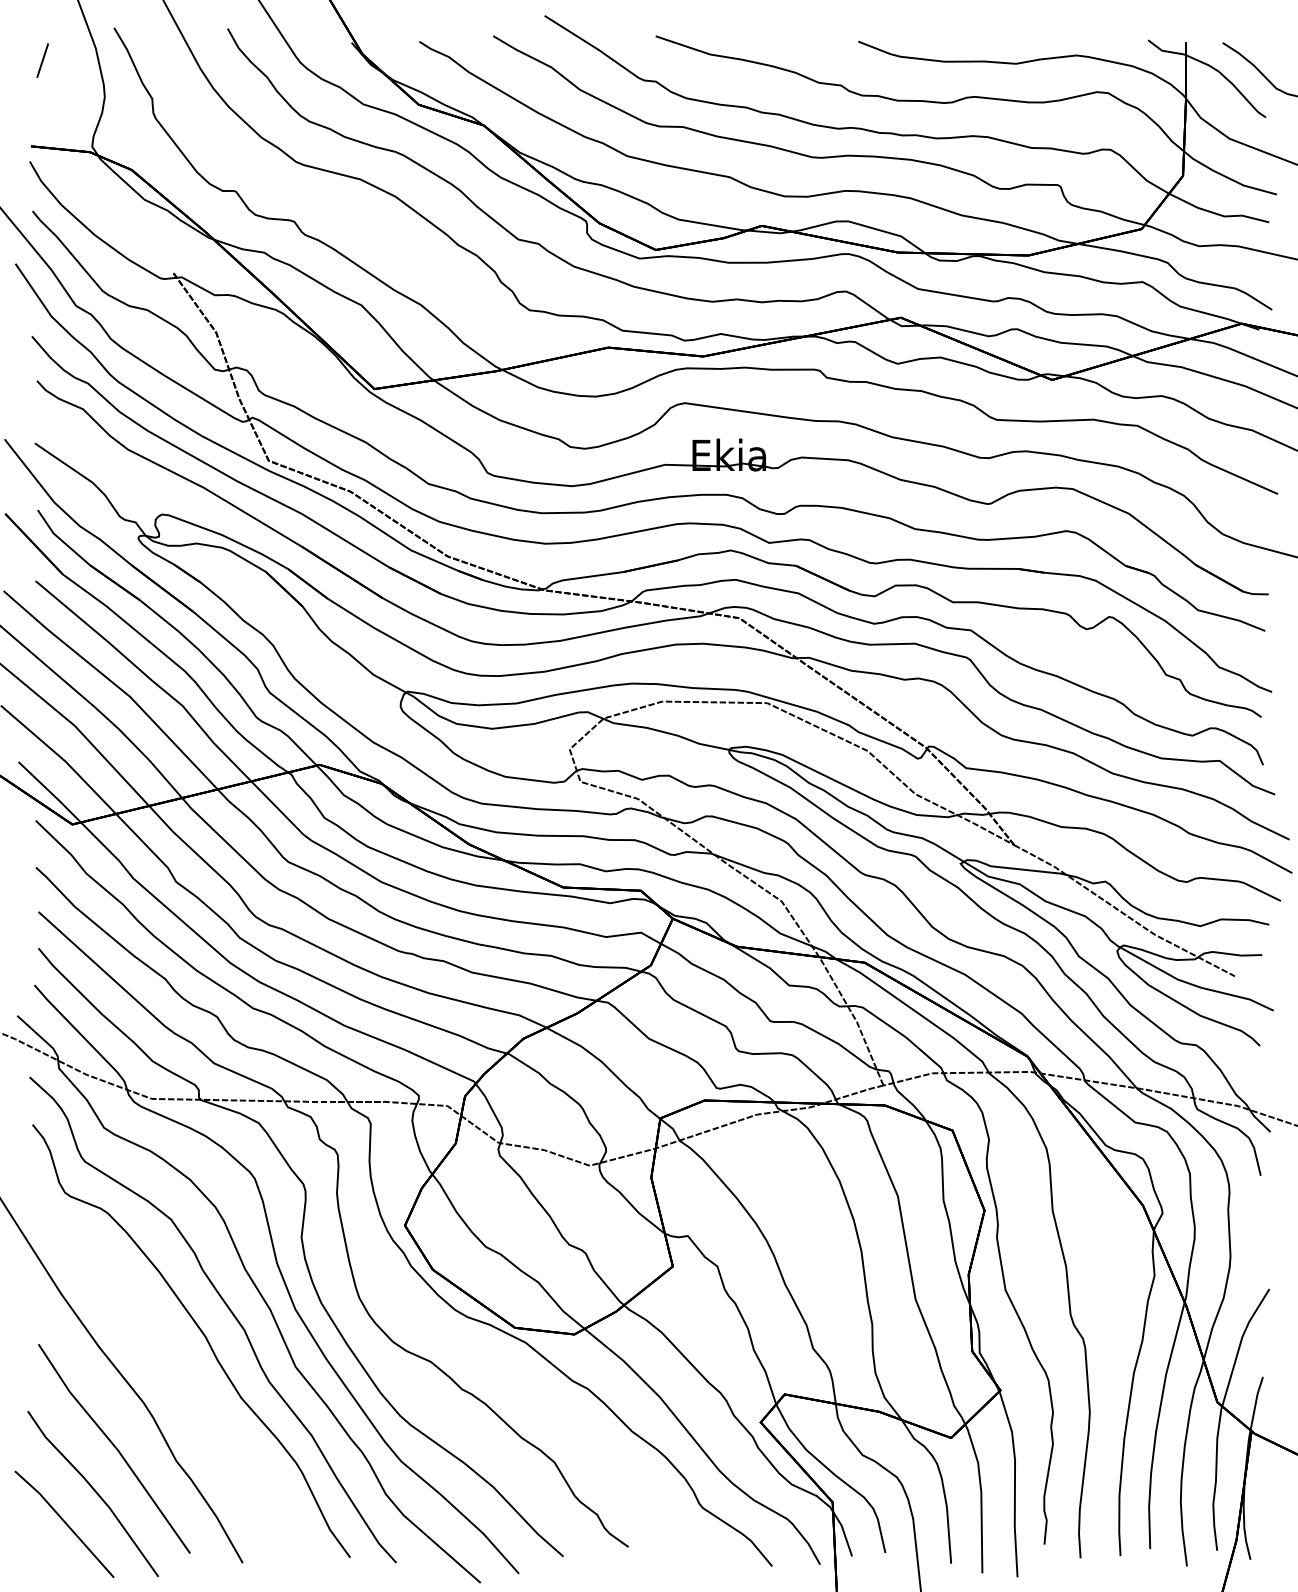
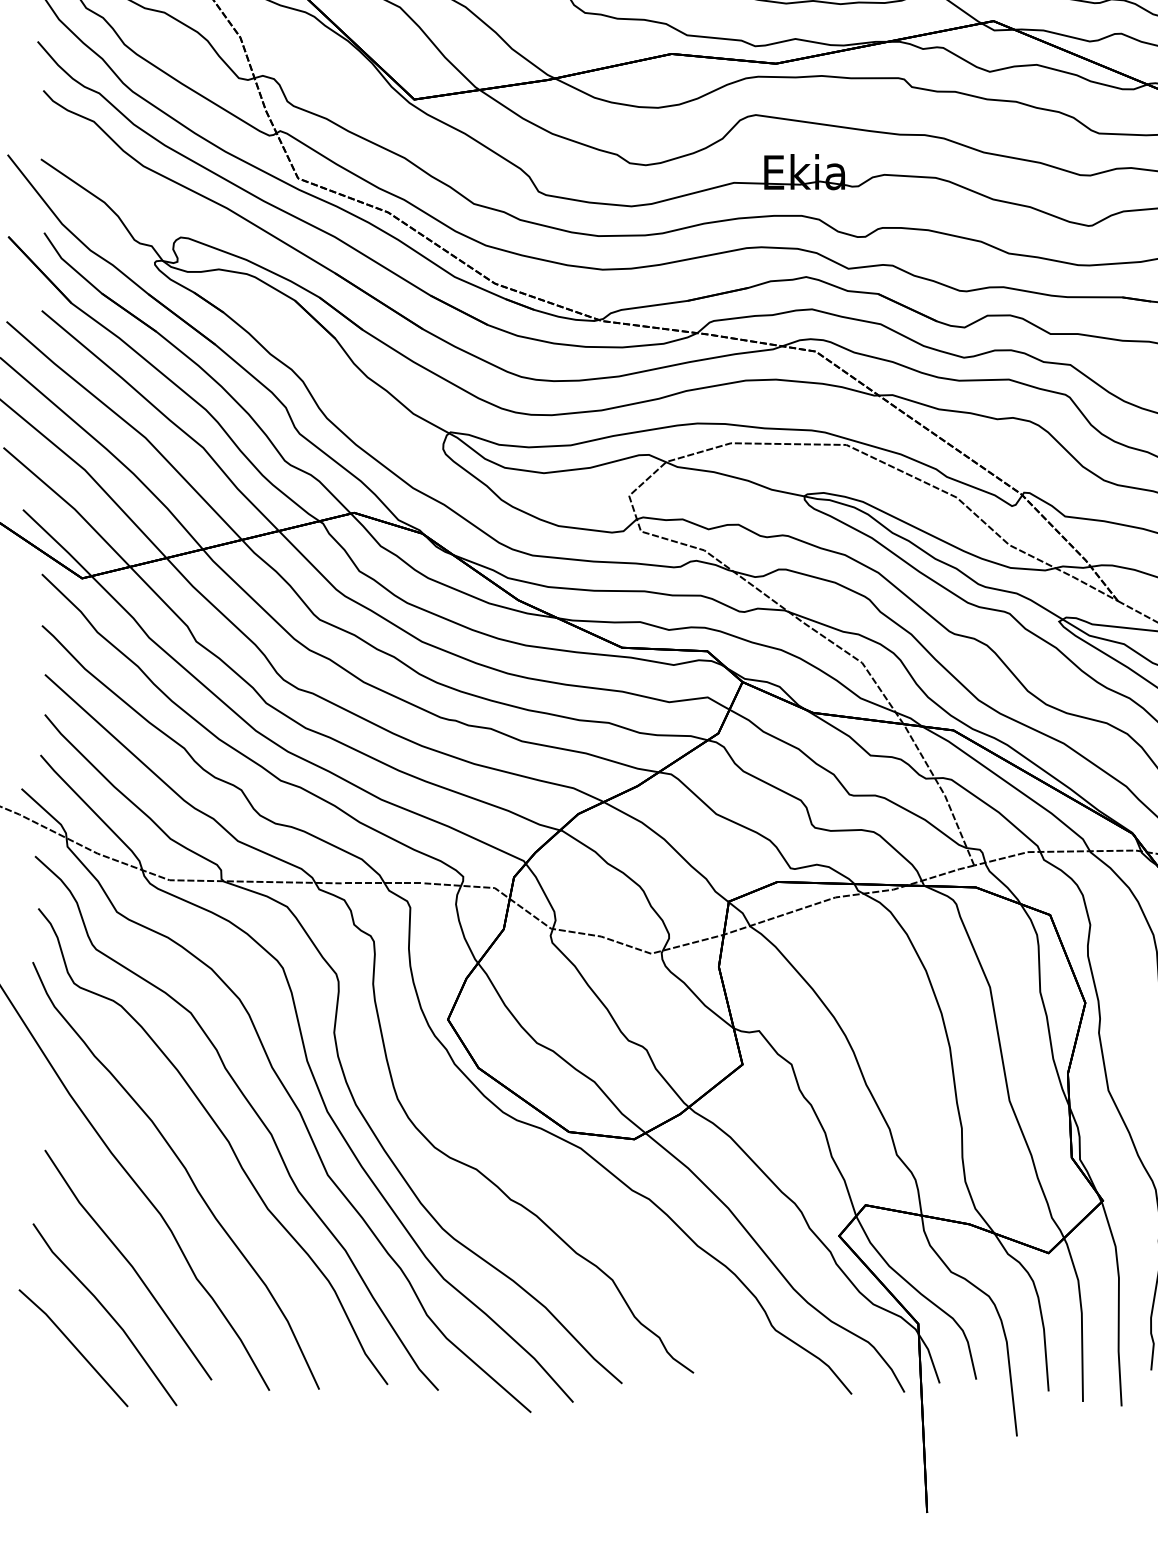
curve: (166, 1363) -> (185, 1171), added

